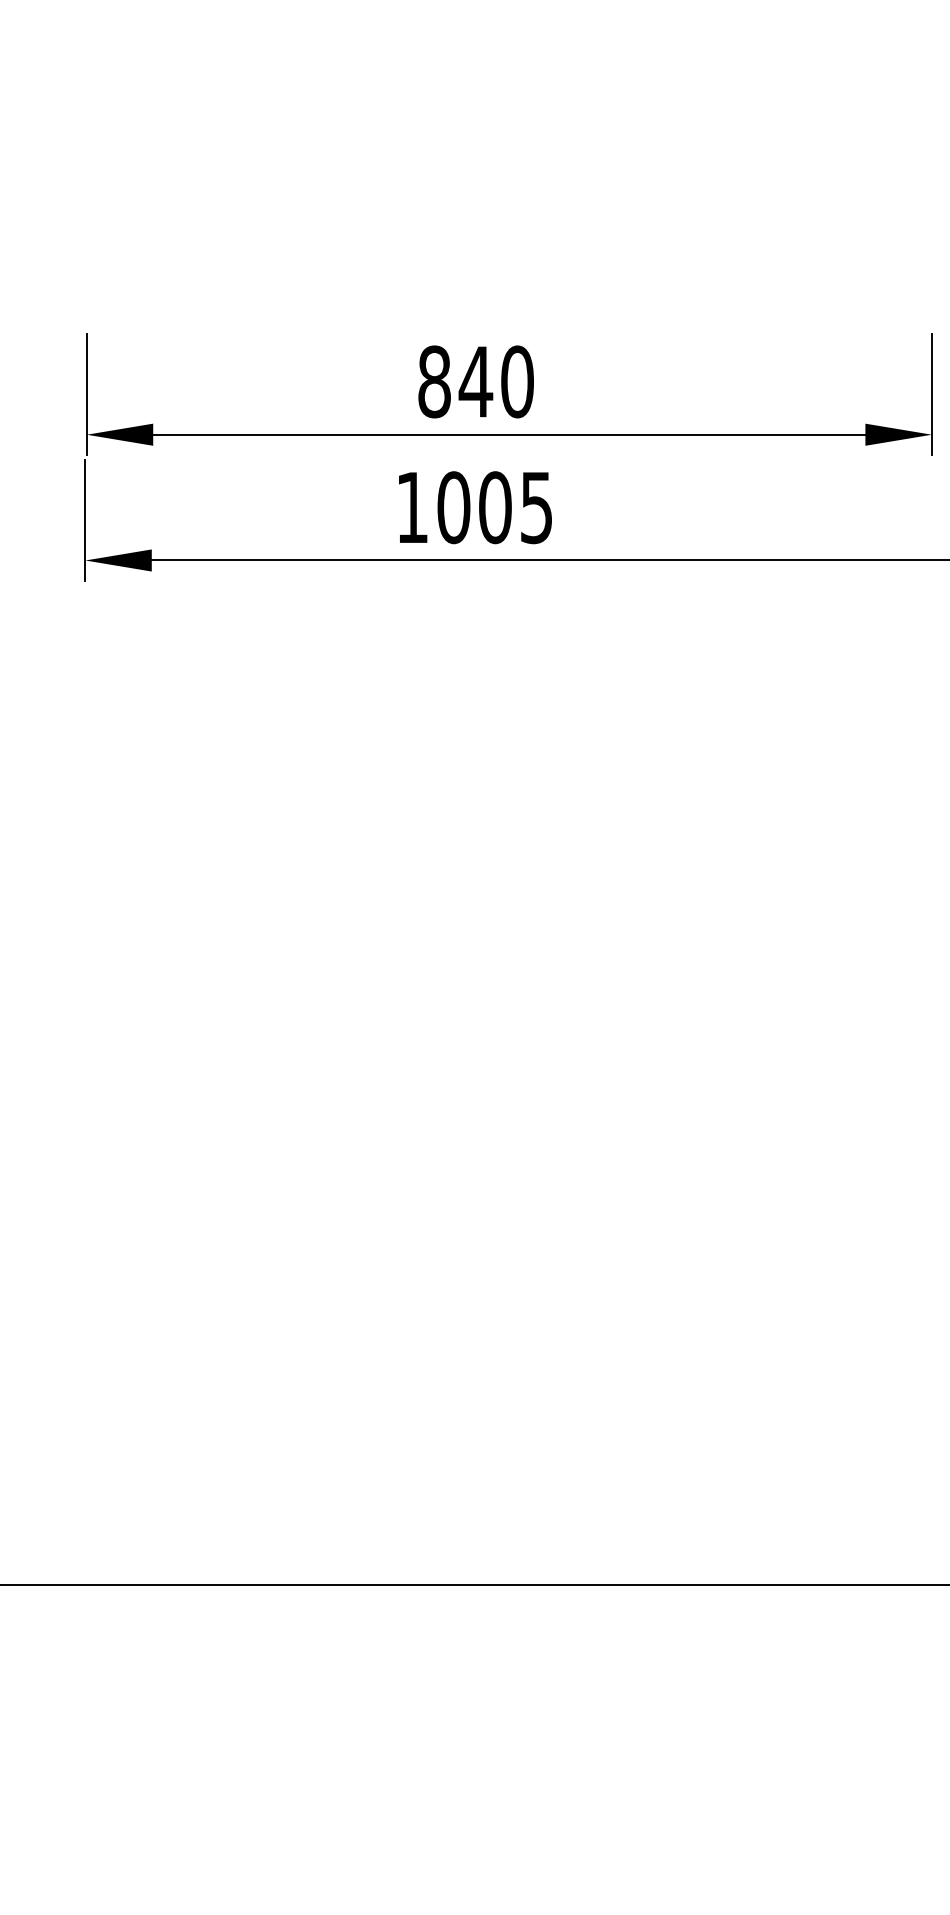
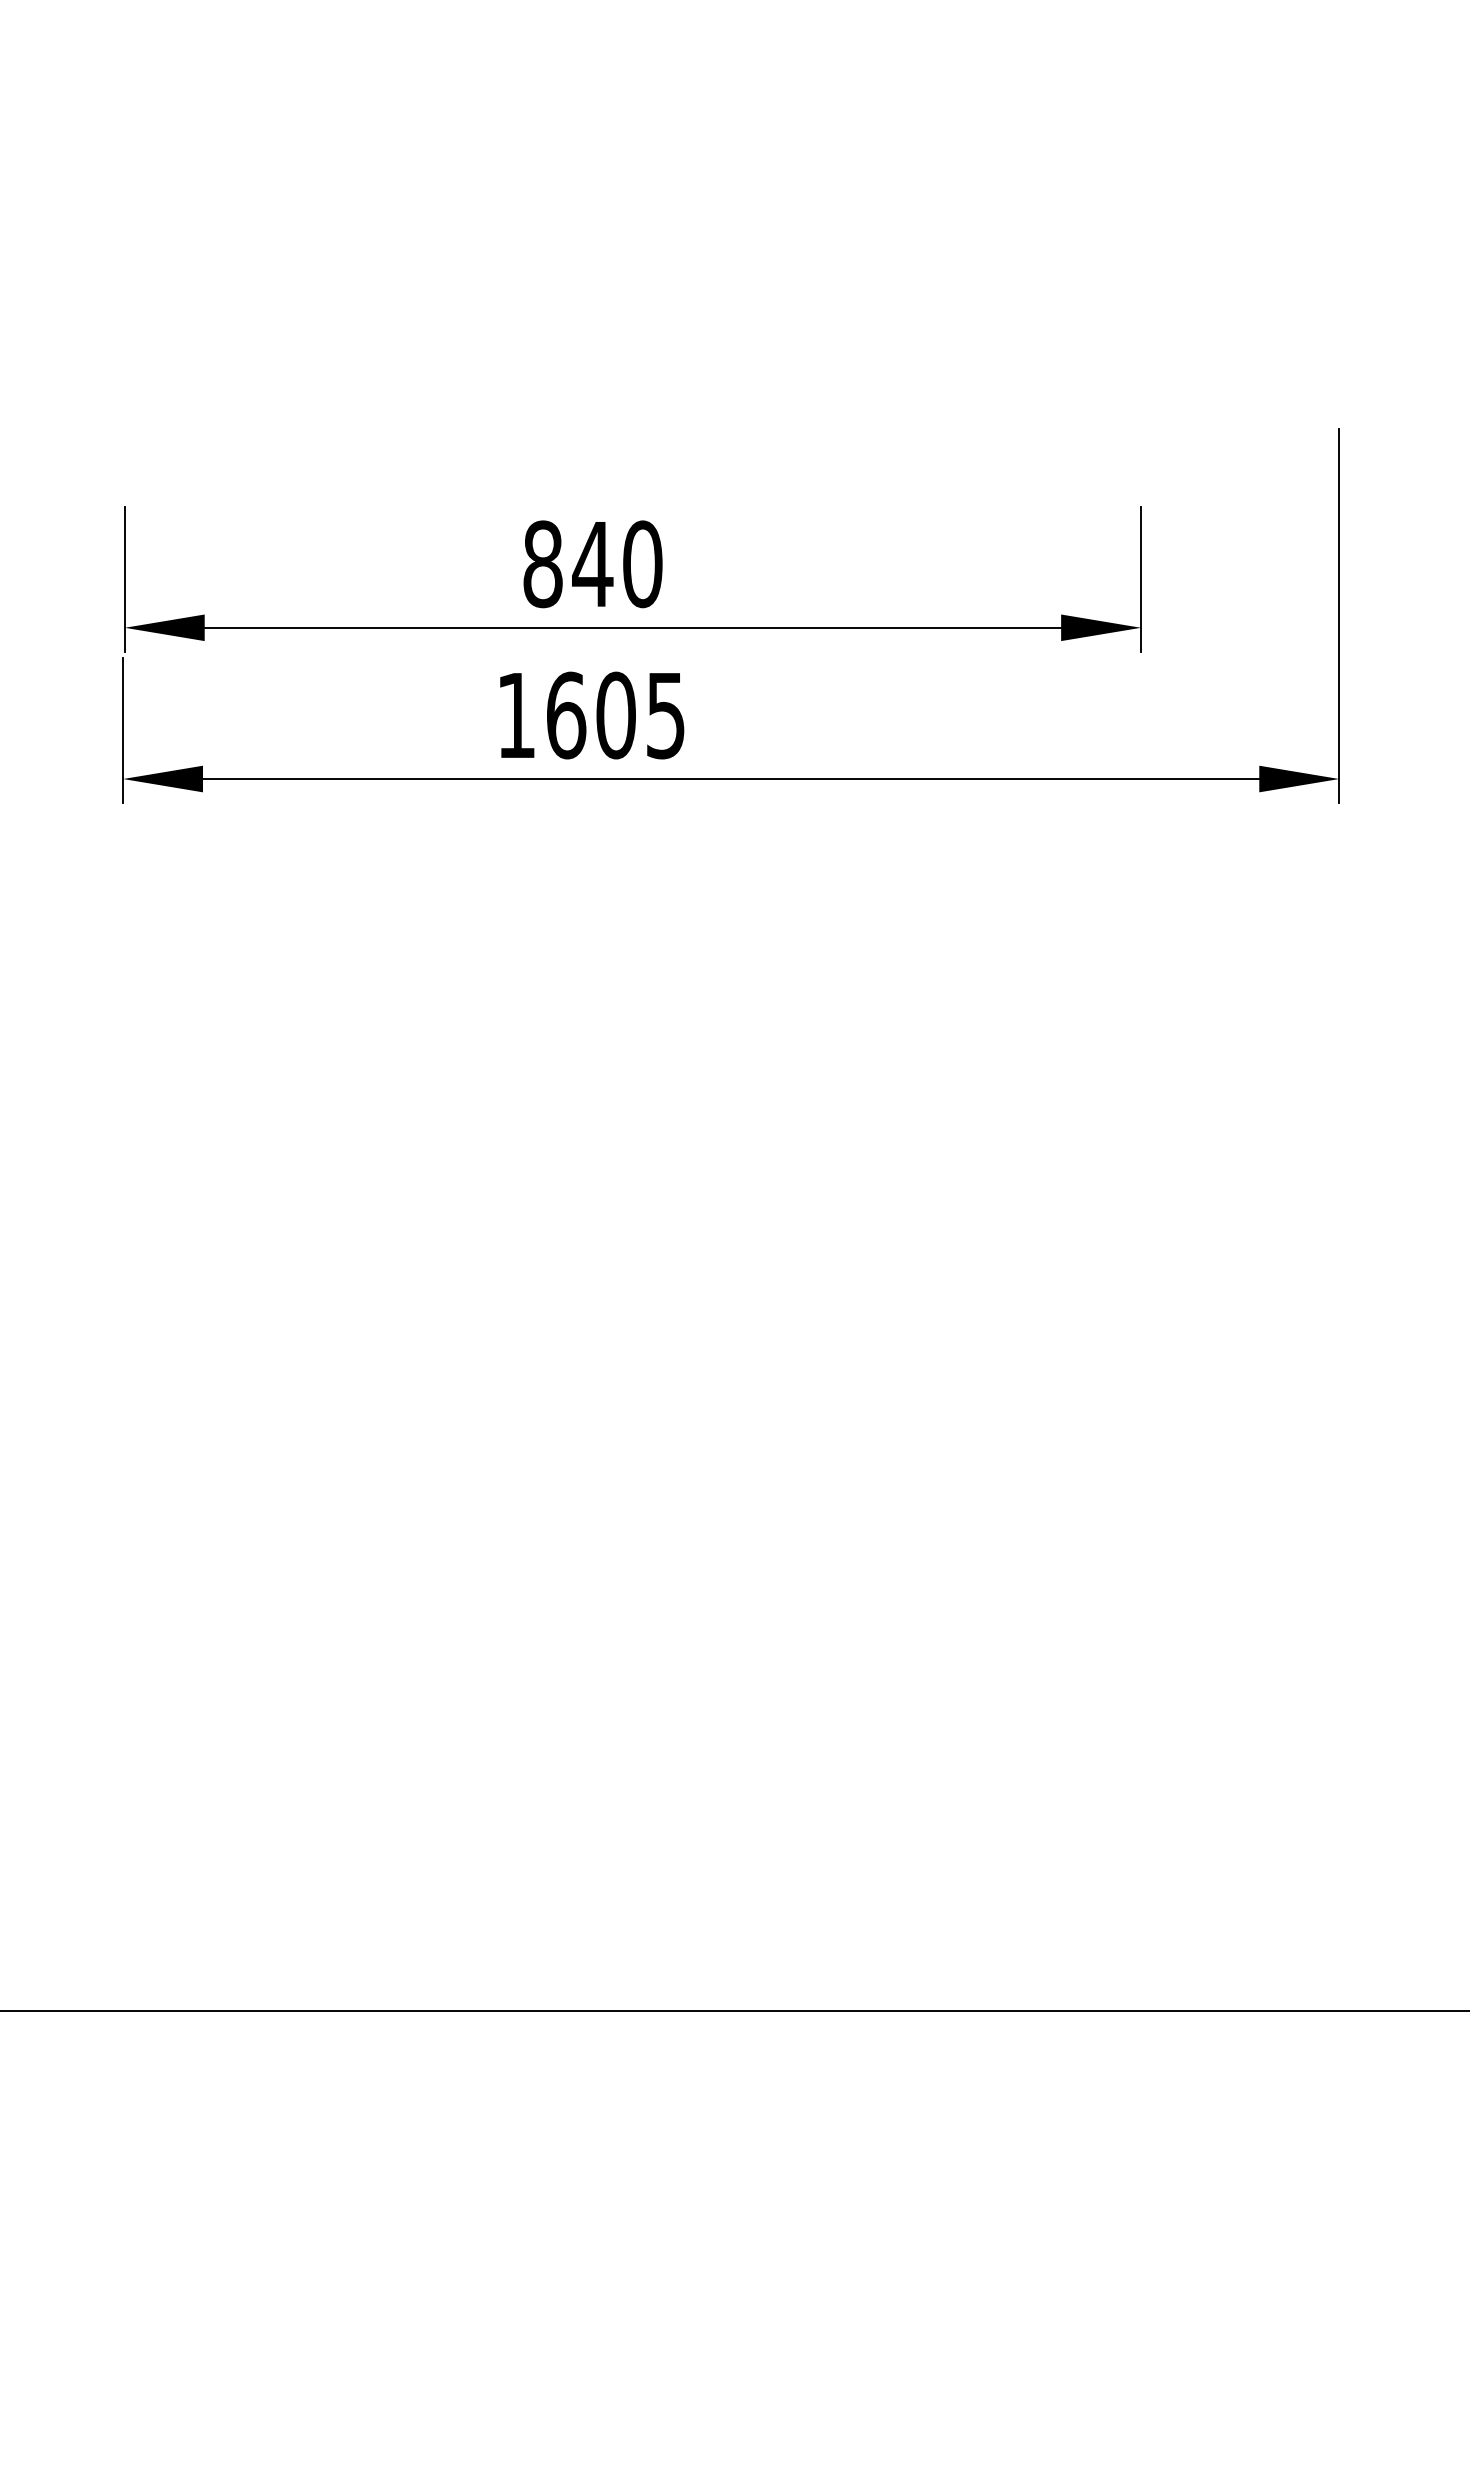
text: (454, 507) -> (566, 715), 1005 -> 1605

